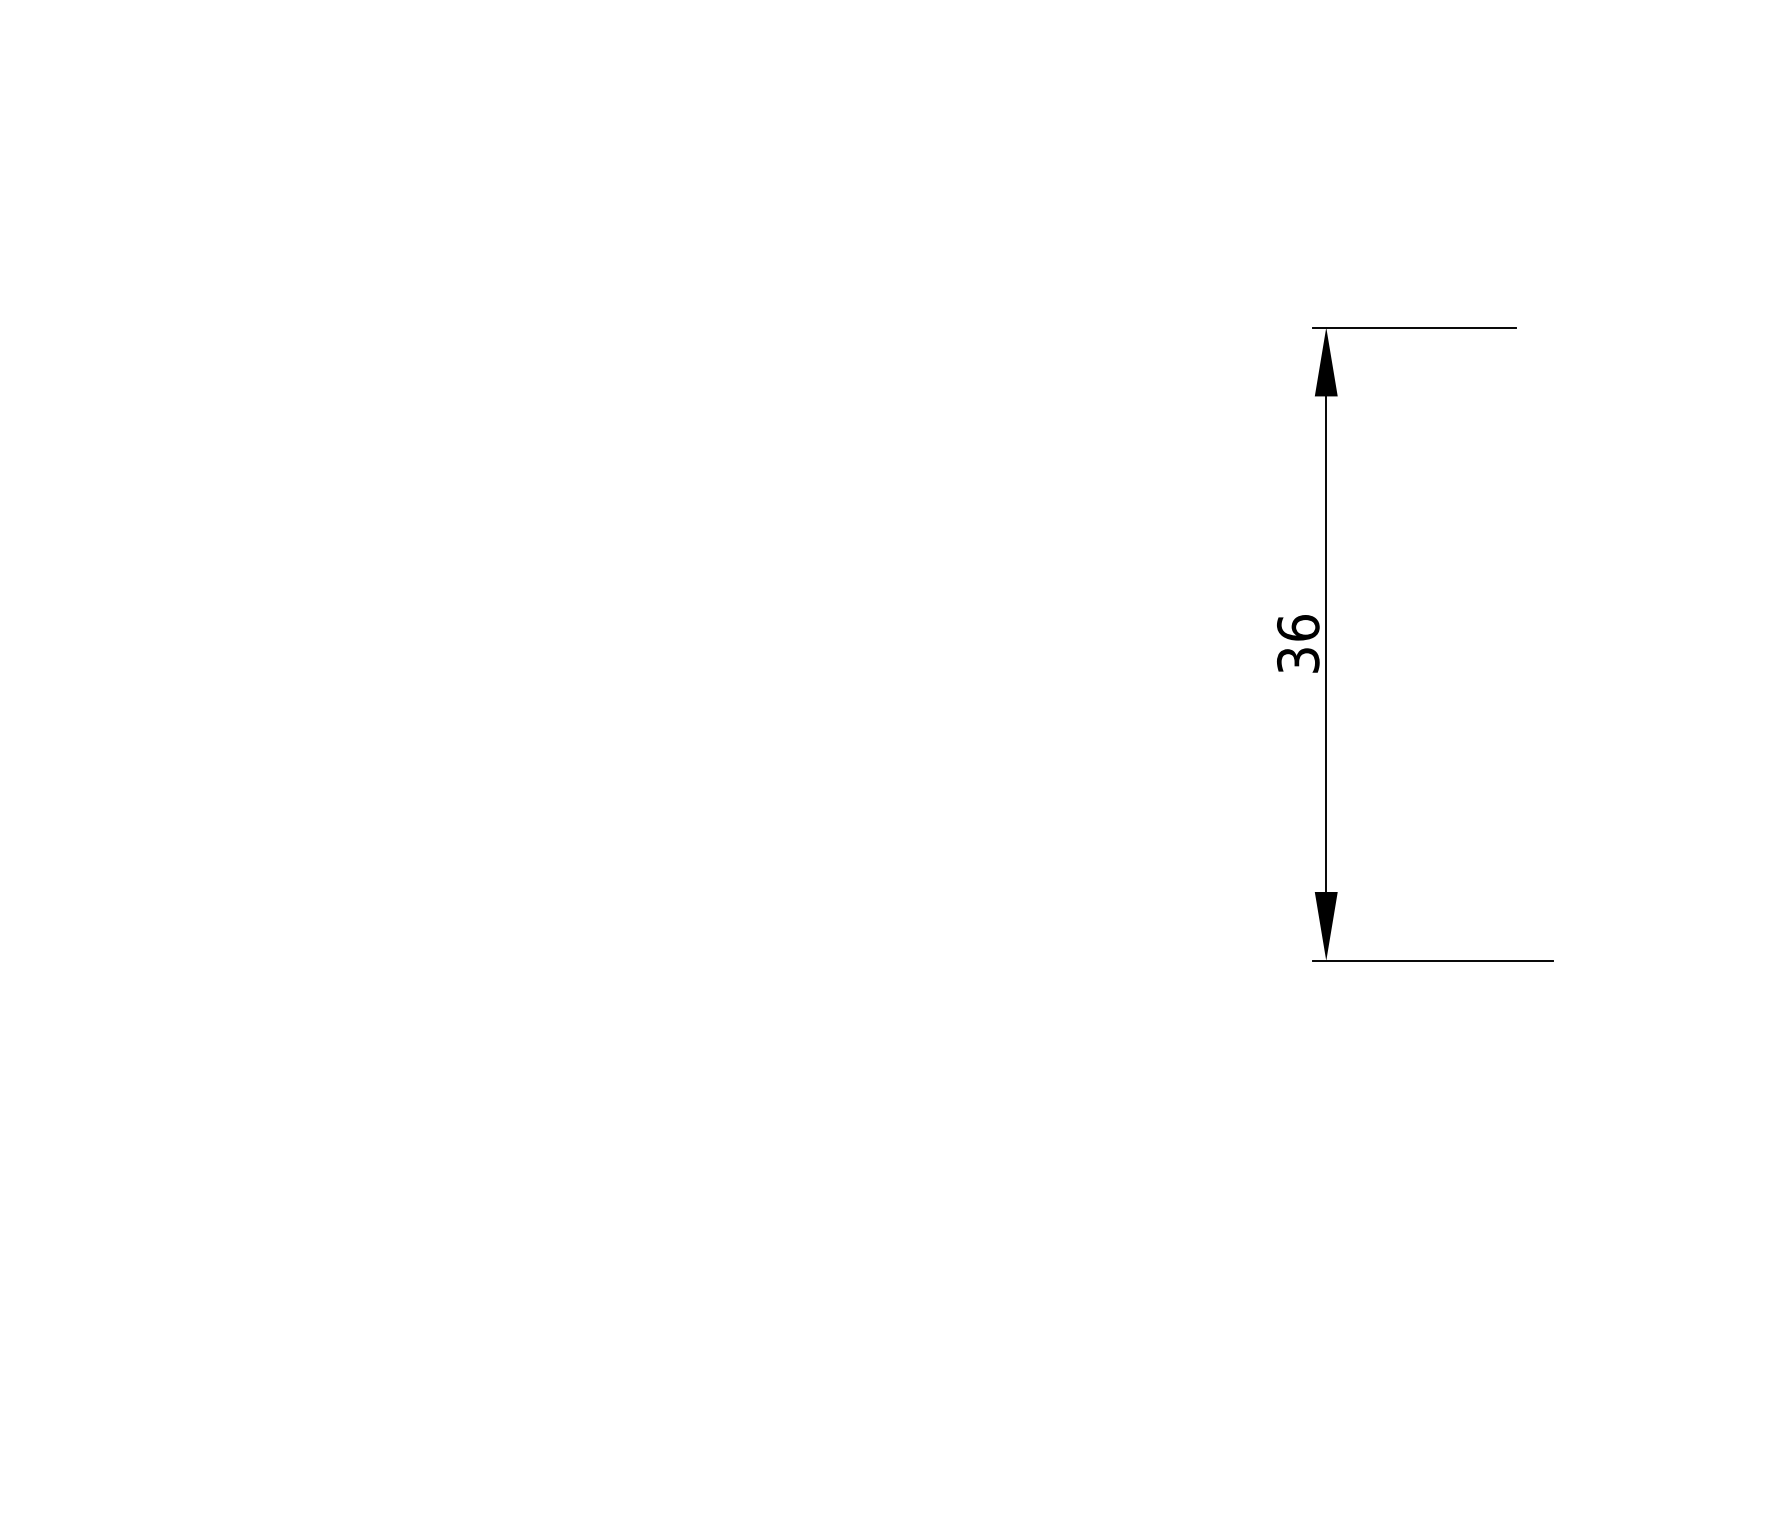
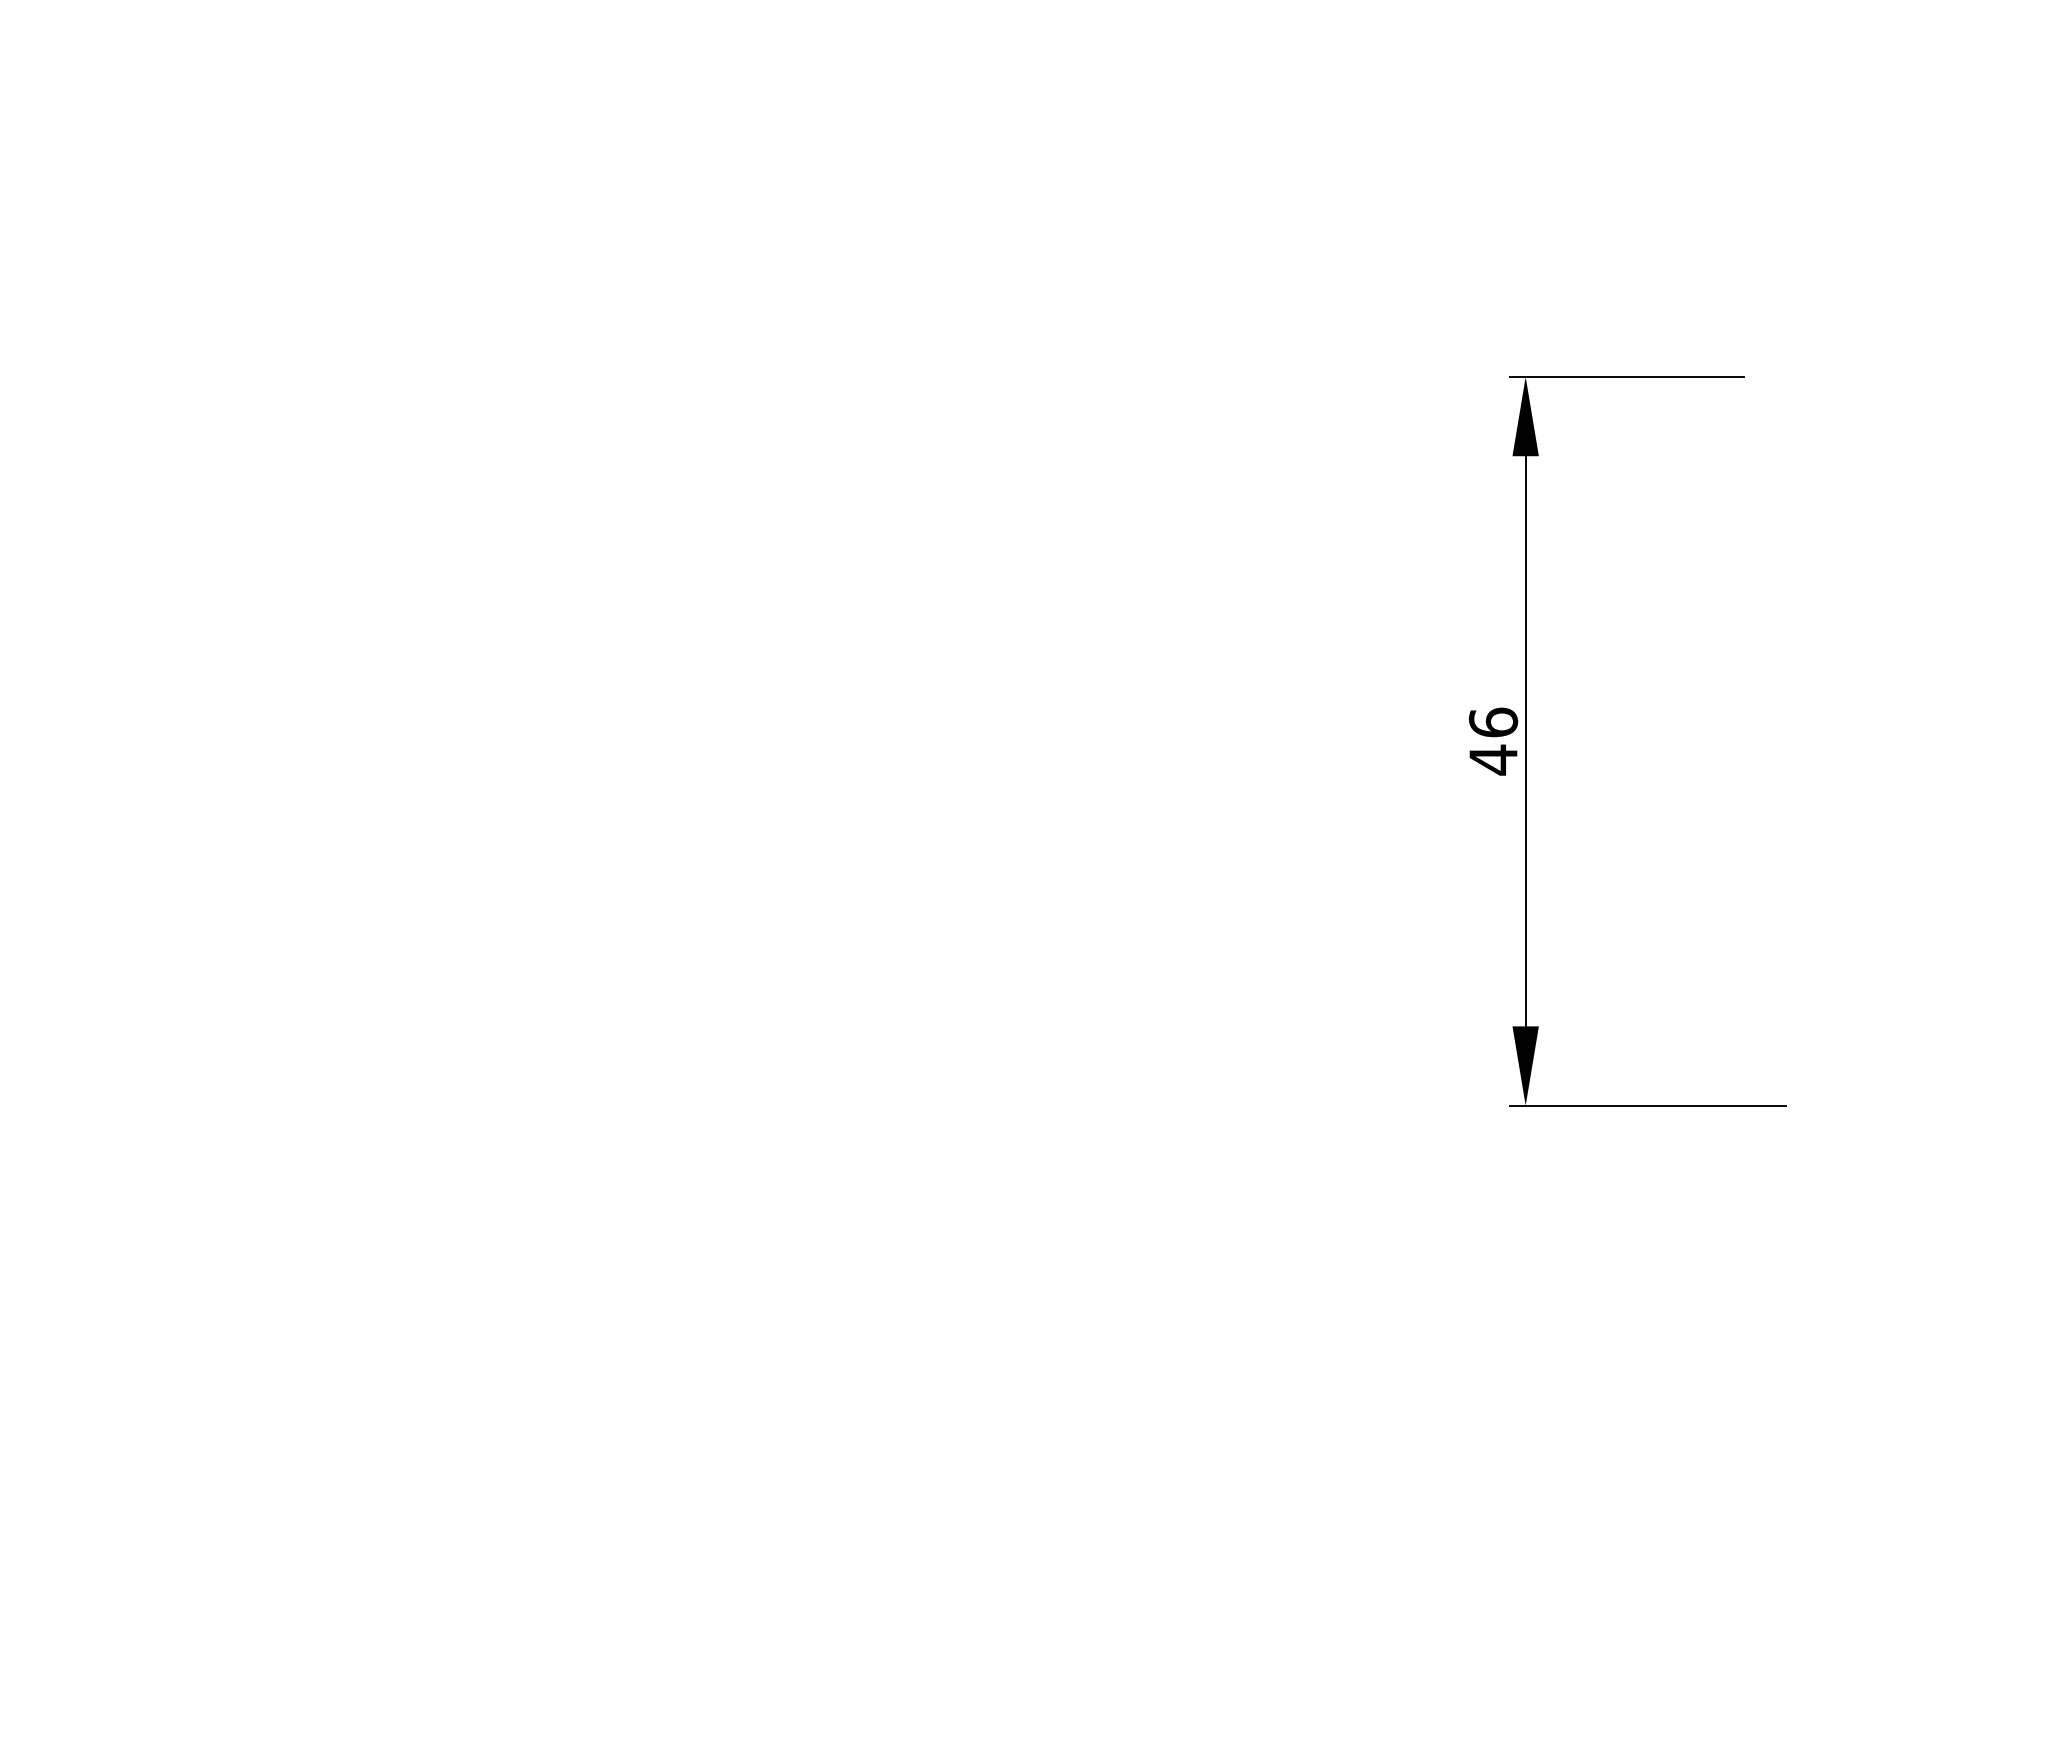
text: (1298, 660) -> (1493, 759), 36 -> 46

